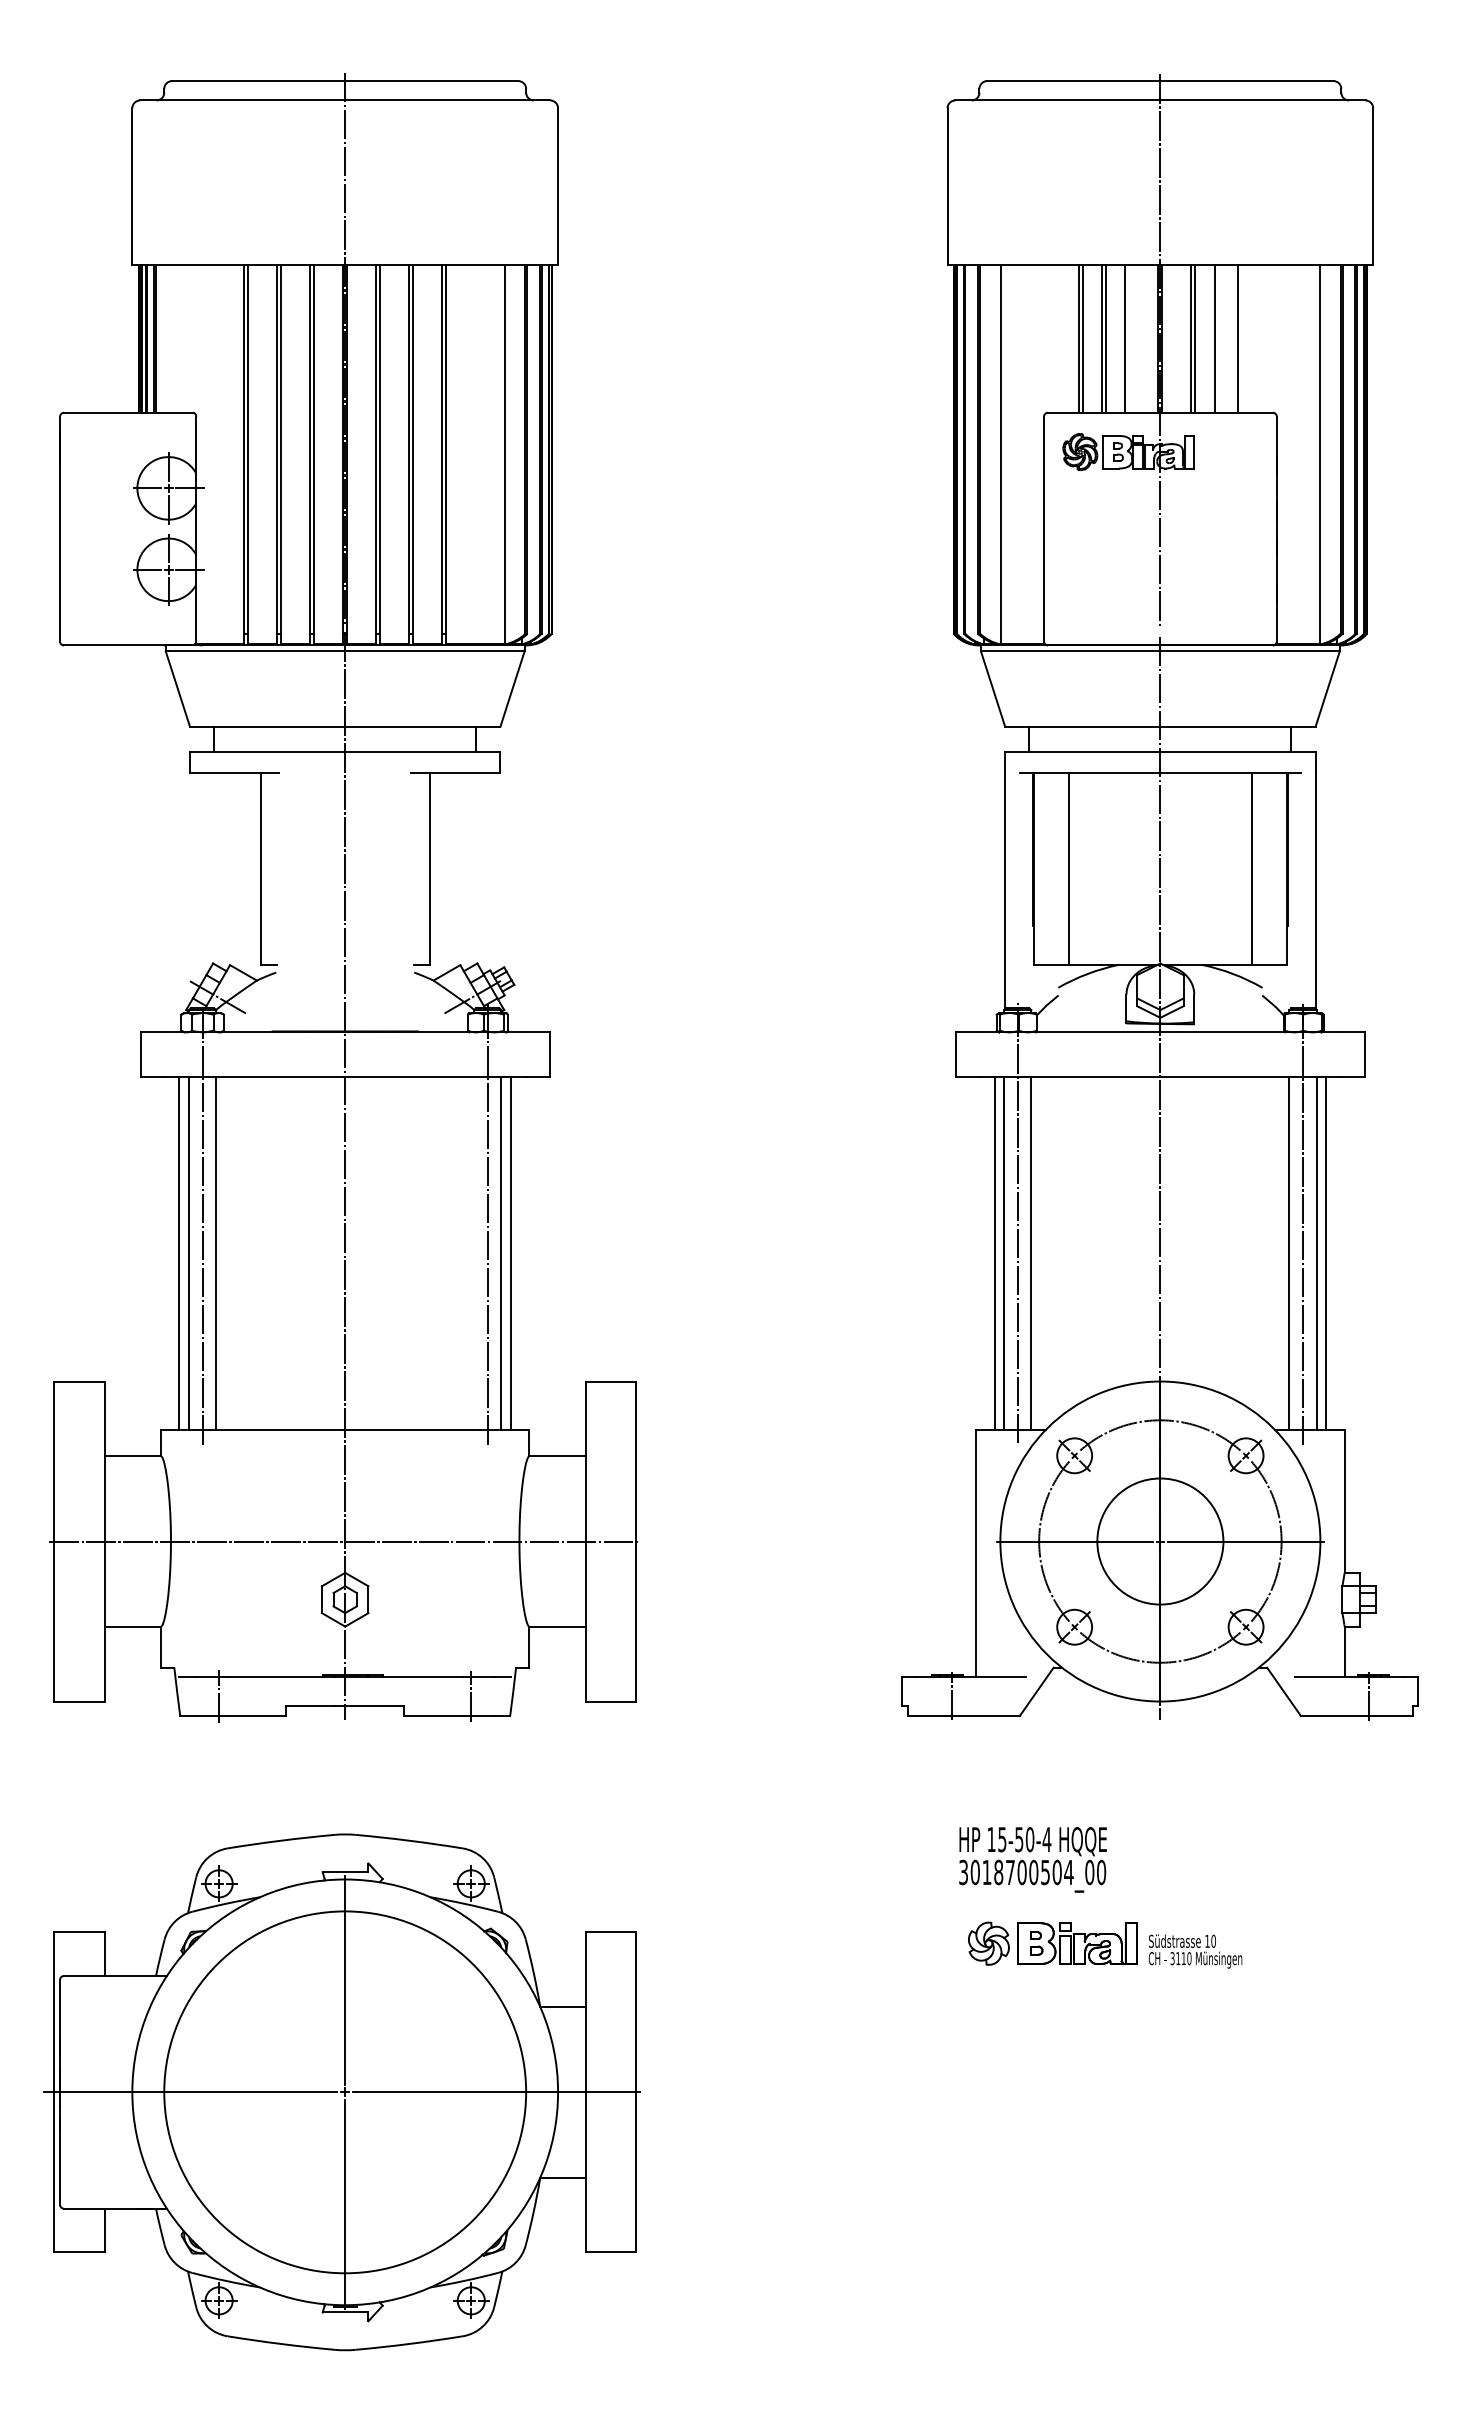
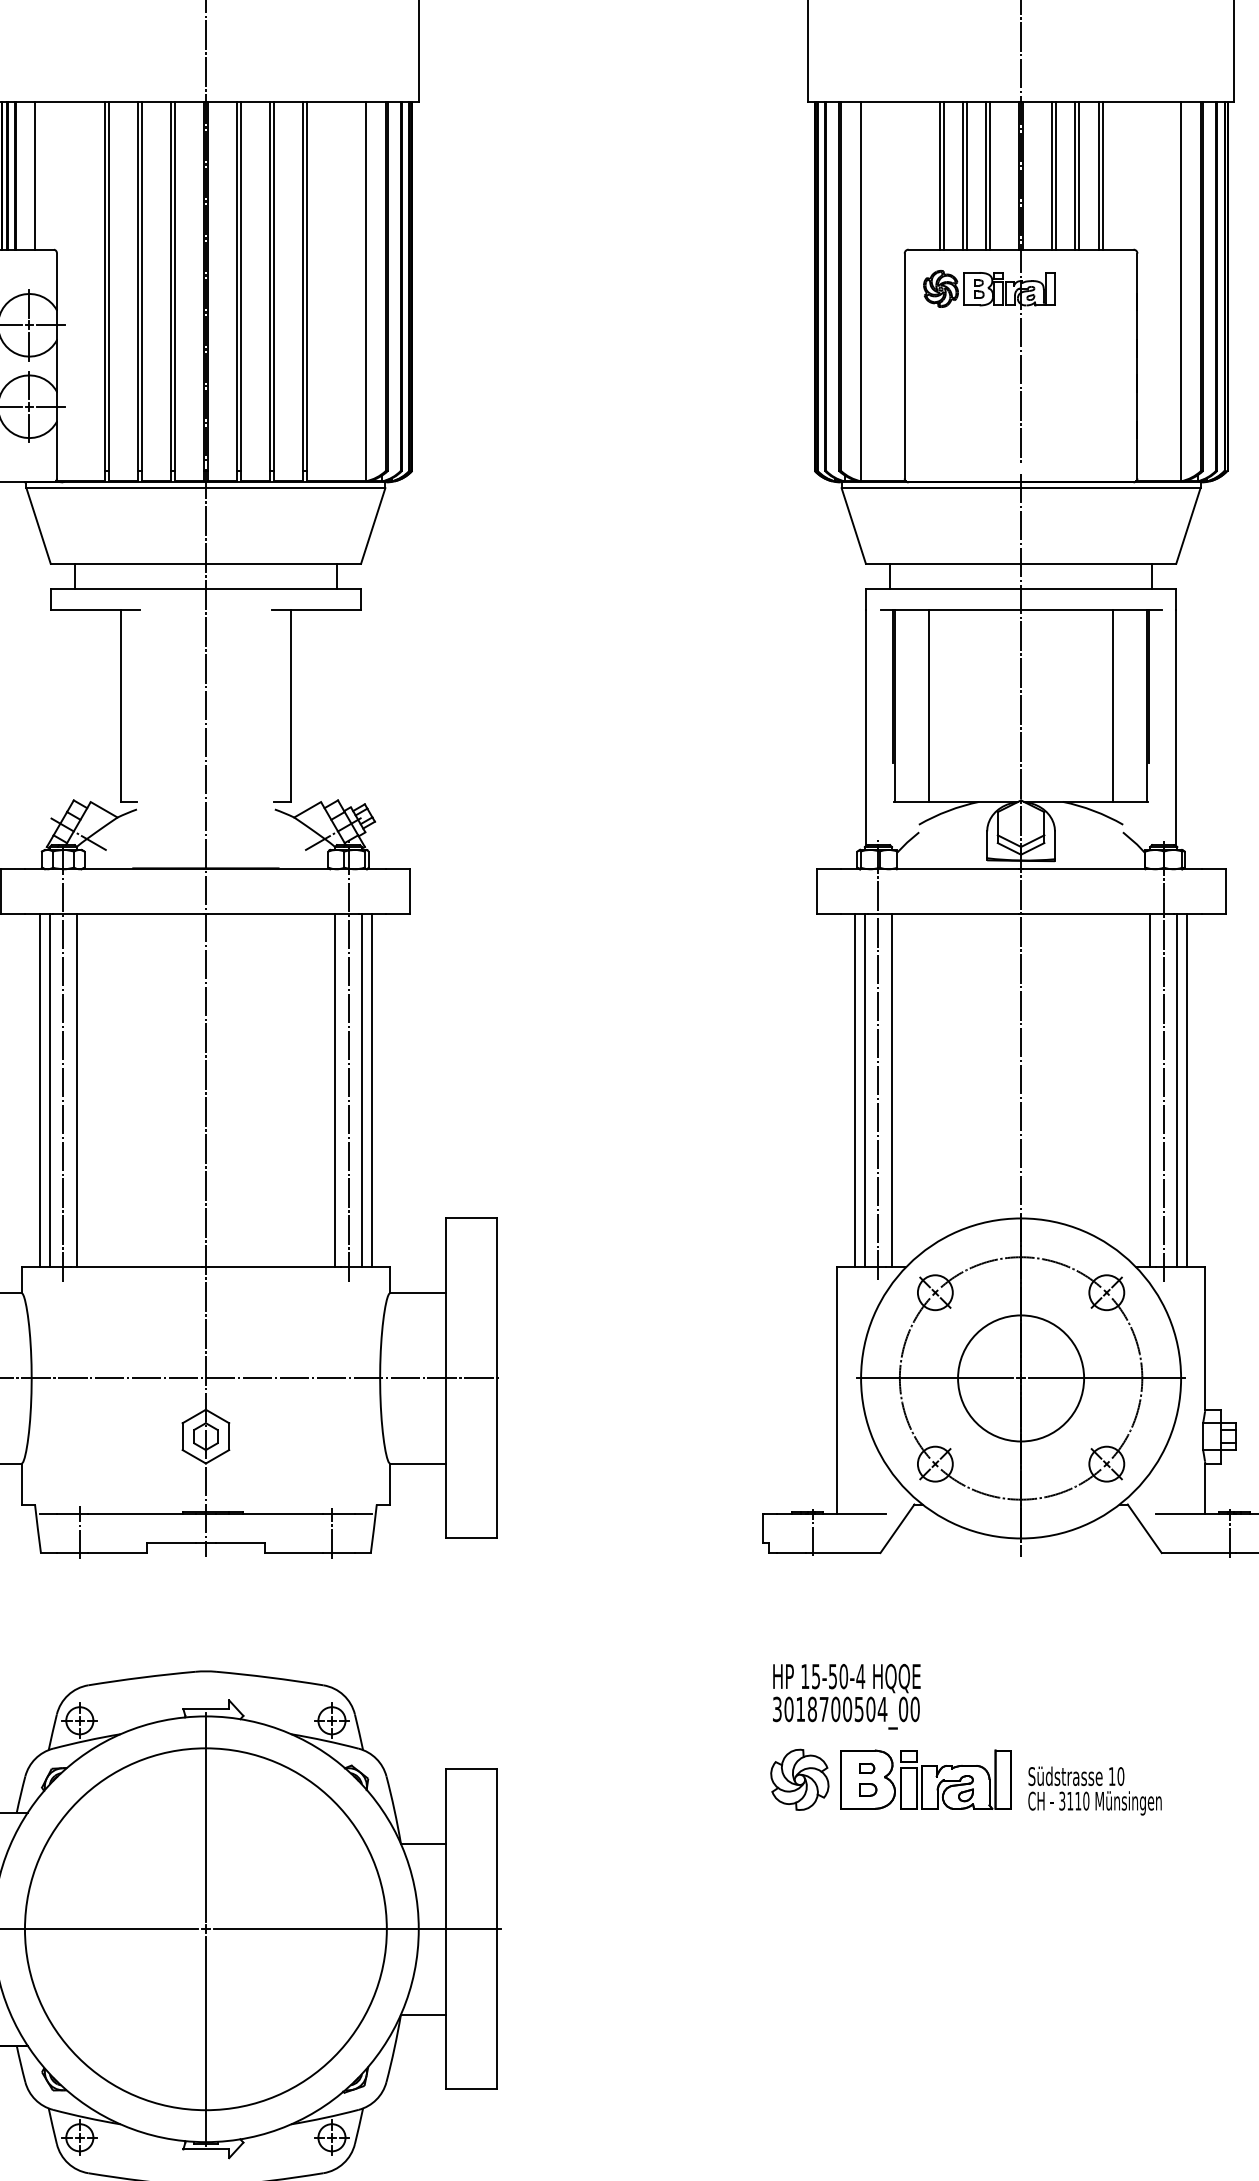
line: (174, 338) -> (35, 175), added
line: (1129, 338) -> (990, 175), added
line: (1218, 338) -> (1079, 175), added
line: (1241, 338) -> (1102, 175), added
line: (474, 1253) -> (335, 1090), added
text: (1032, 1859) -> (846, 1696), moved
part: (1104, 1945) -> (965, 1782), size x1.43

